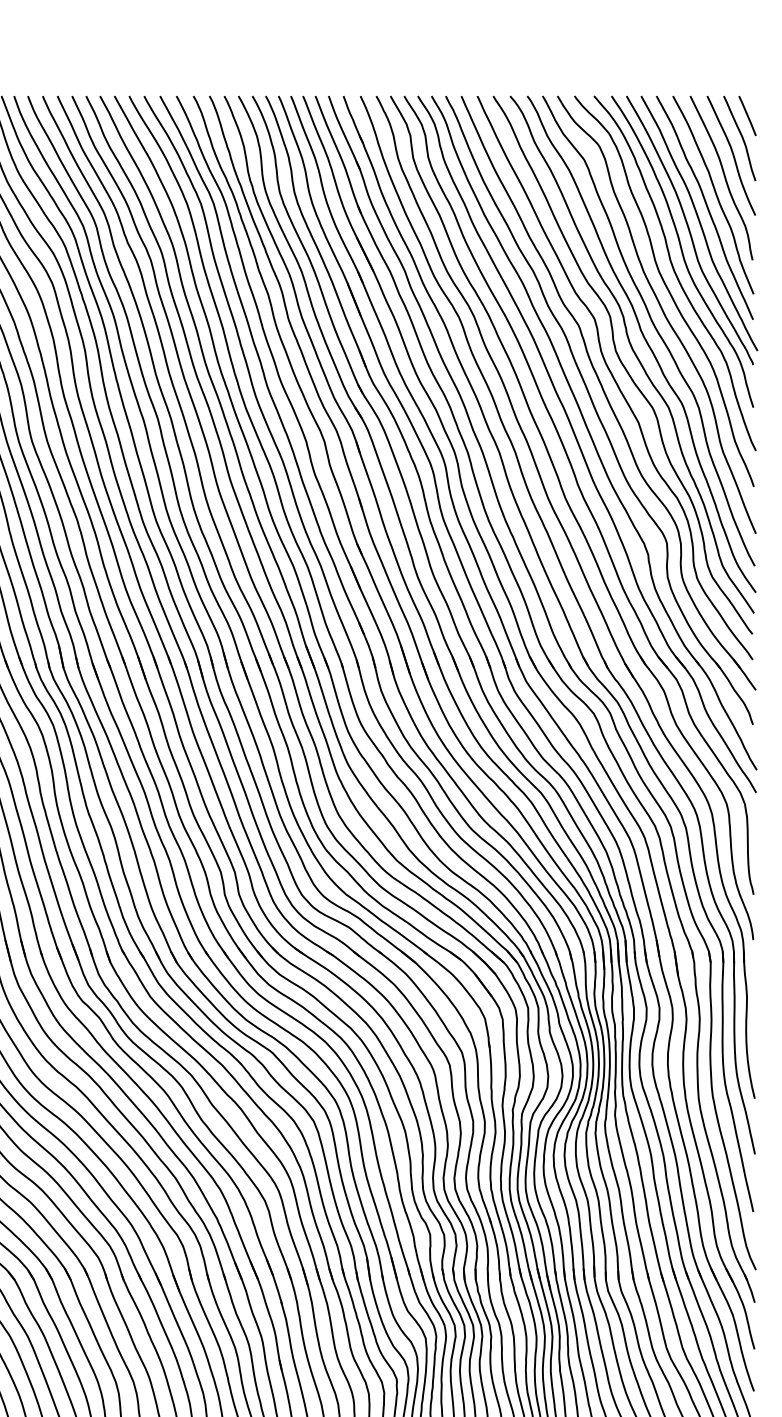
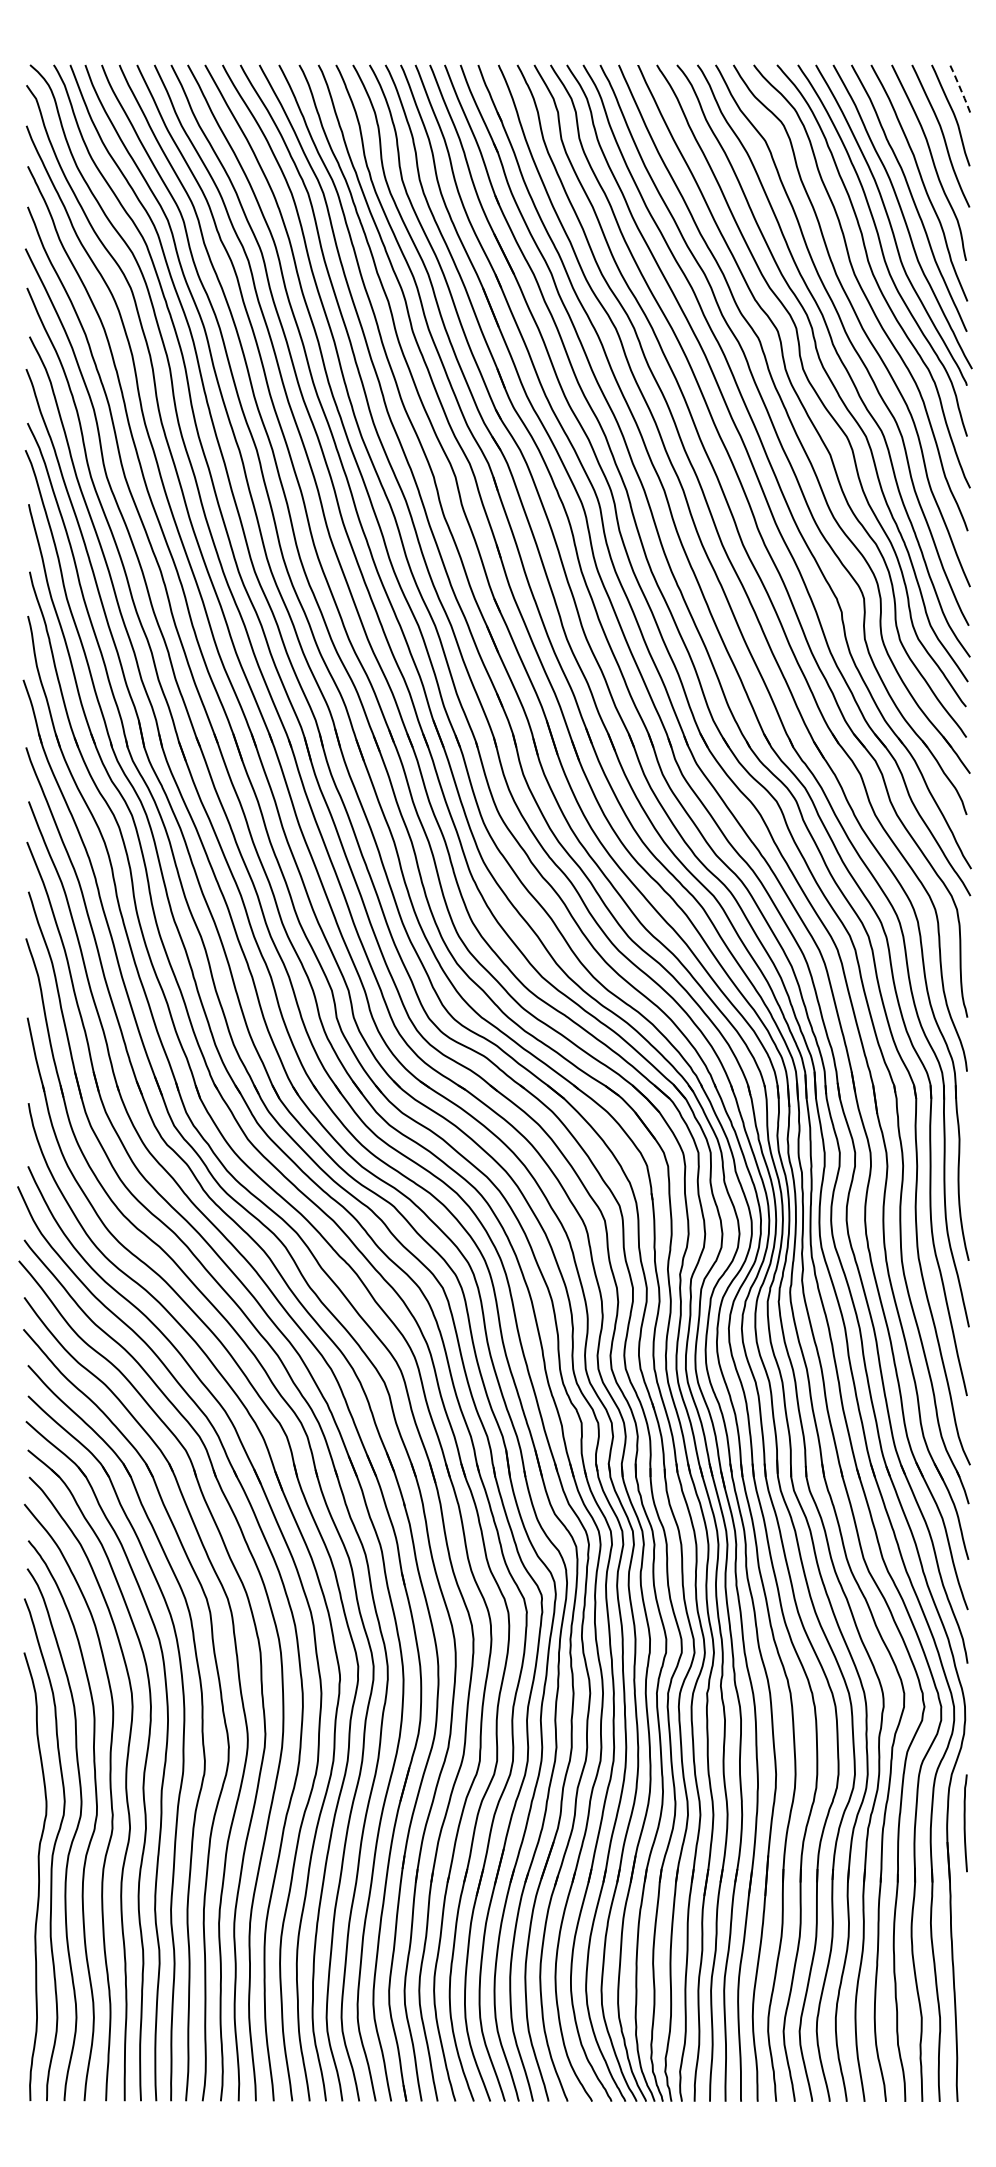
line: (747, 114) -> (960, 87), solid -> dashed

